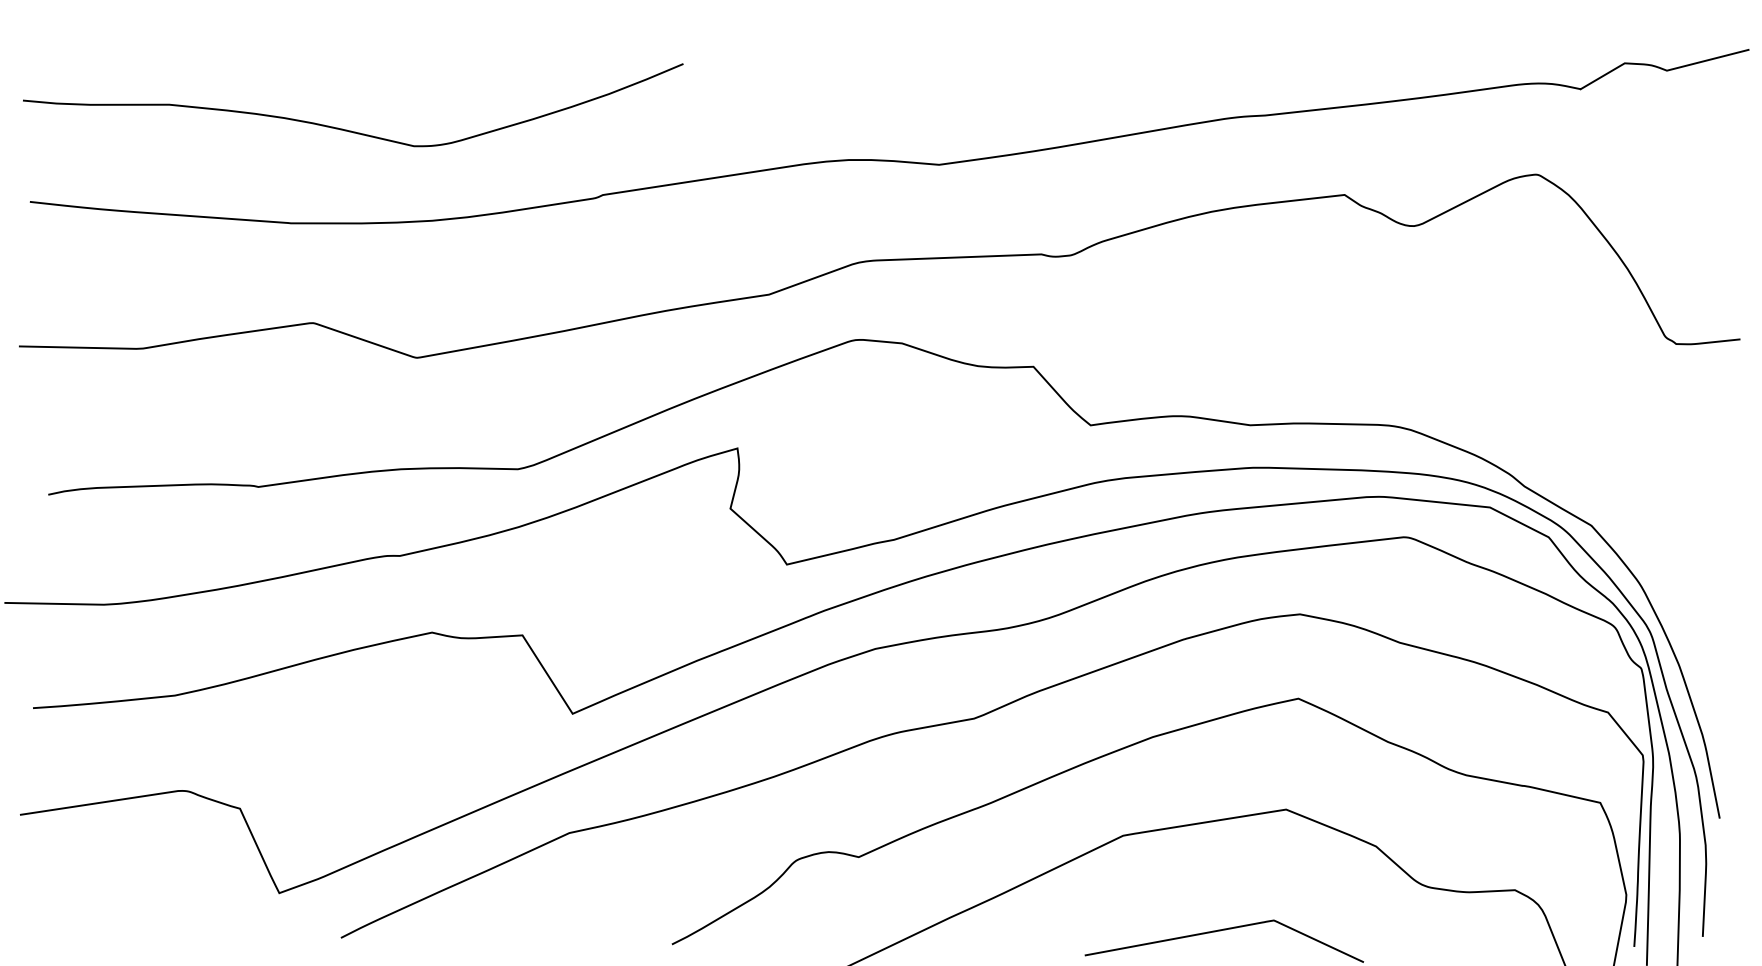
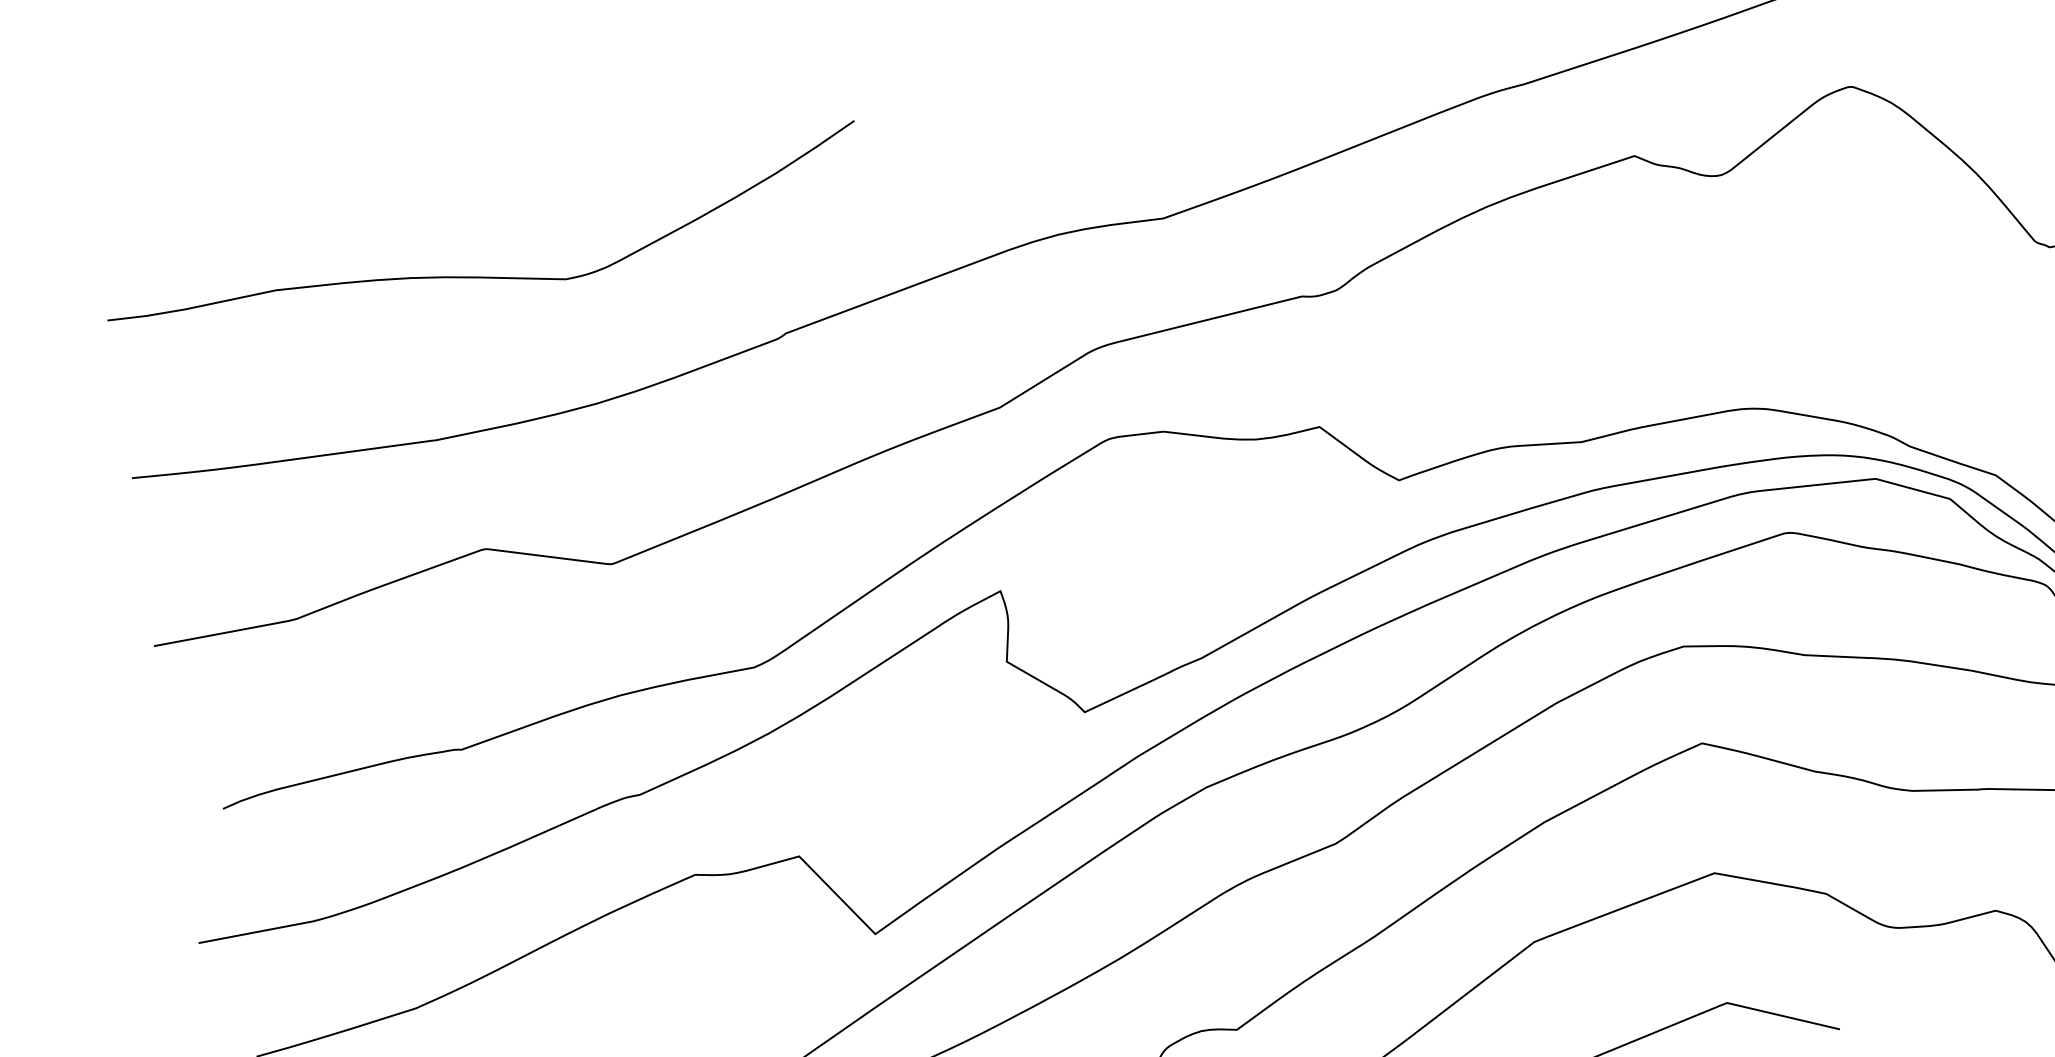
curve: (347, 129) -> (485, 276), moved

